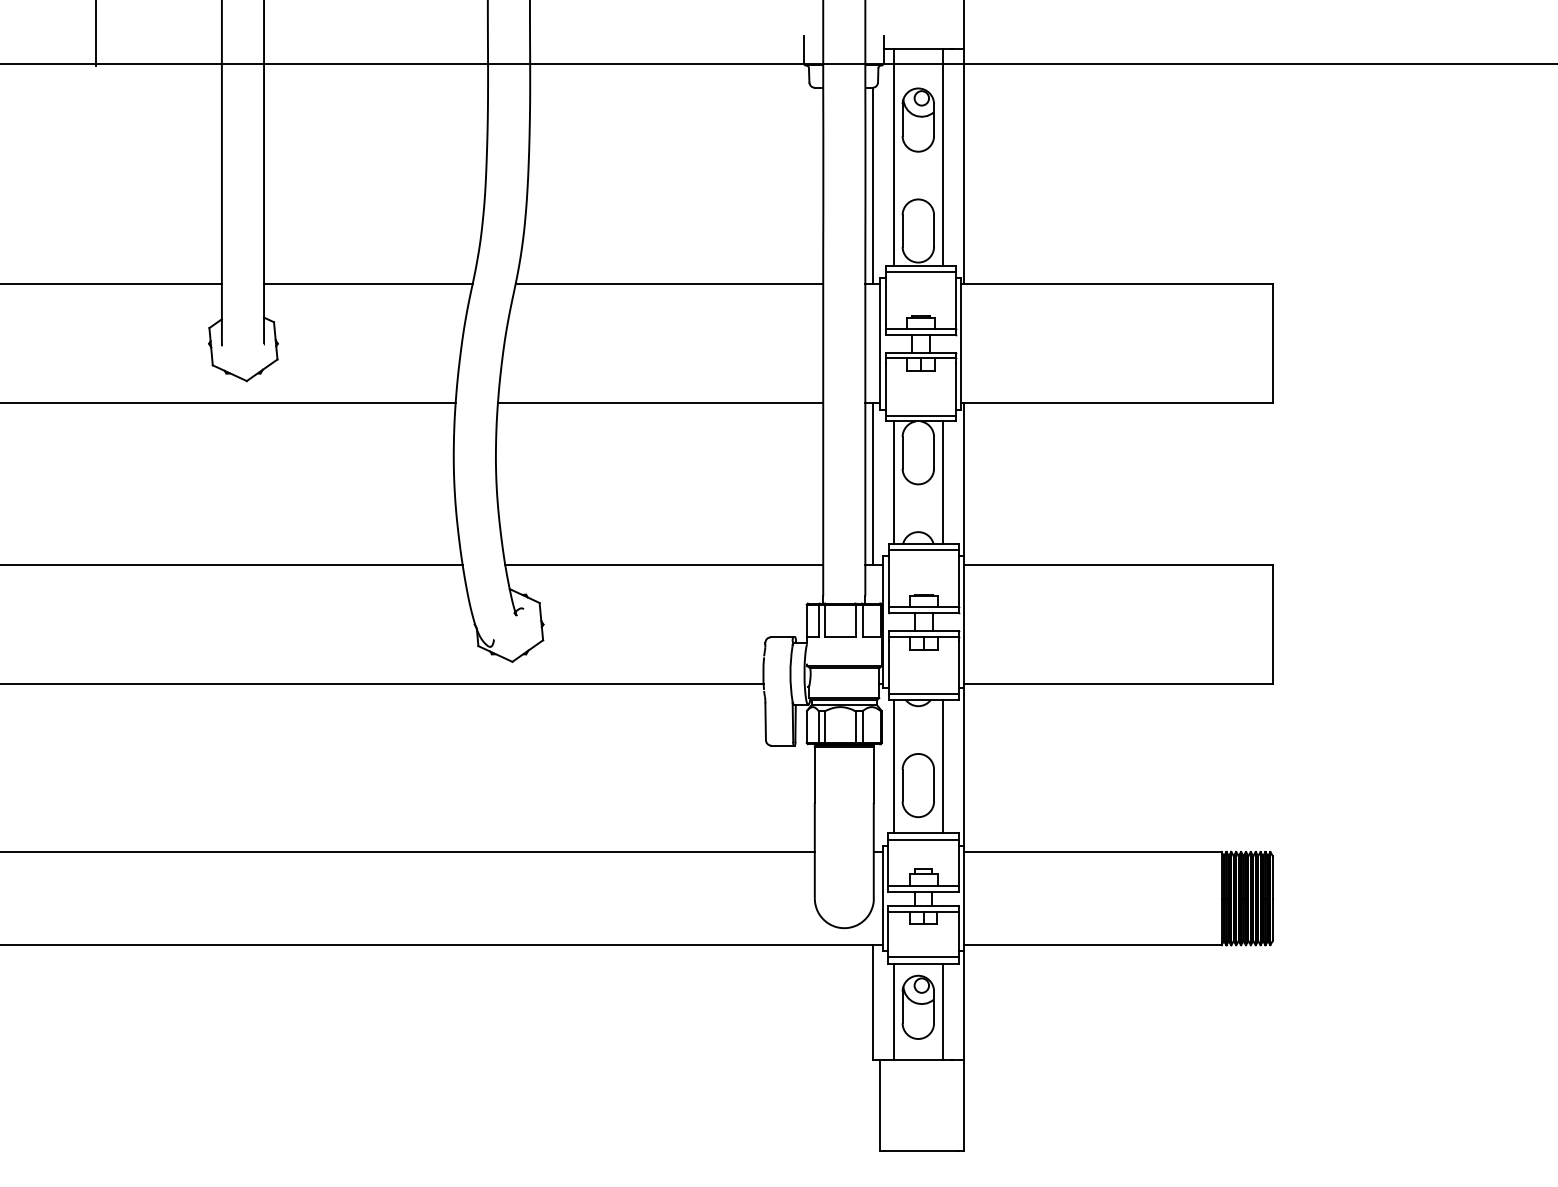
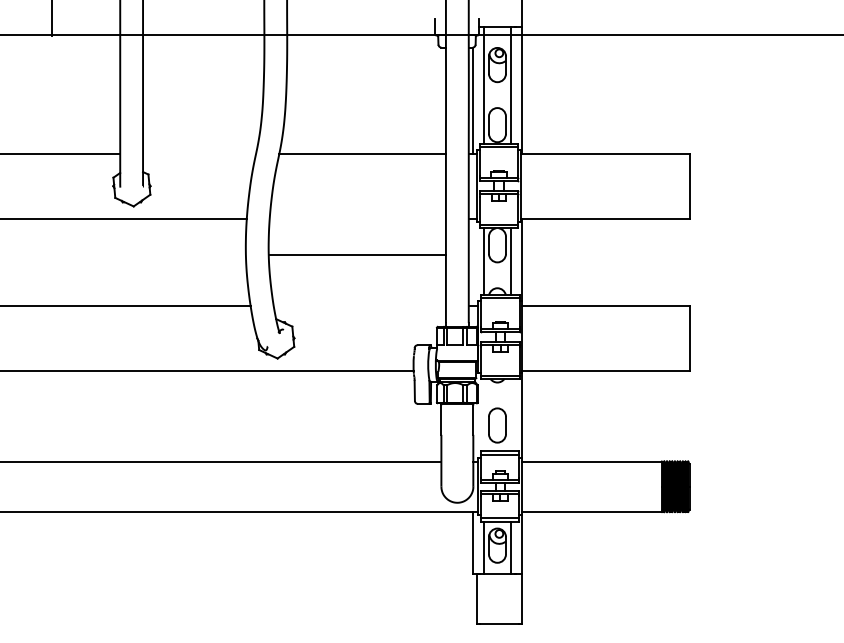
line: (368, 283) -> (199, 153), removed
line: (659, 403) -> (357, 254), moved
line: (872, 484) -> (472, 262), removed
line: (663, 565) -> (359, 306), removed
line: (894, 767) -> (484, 415), removed
line: (942, 767) -> (510, 415), removed

